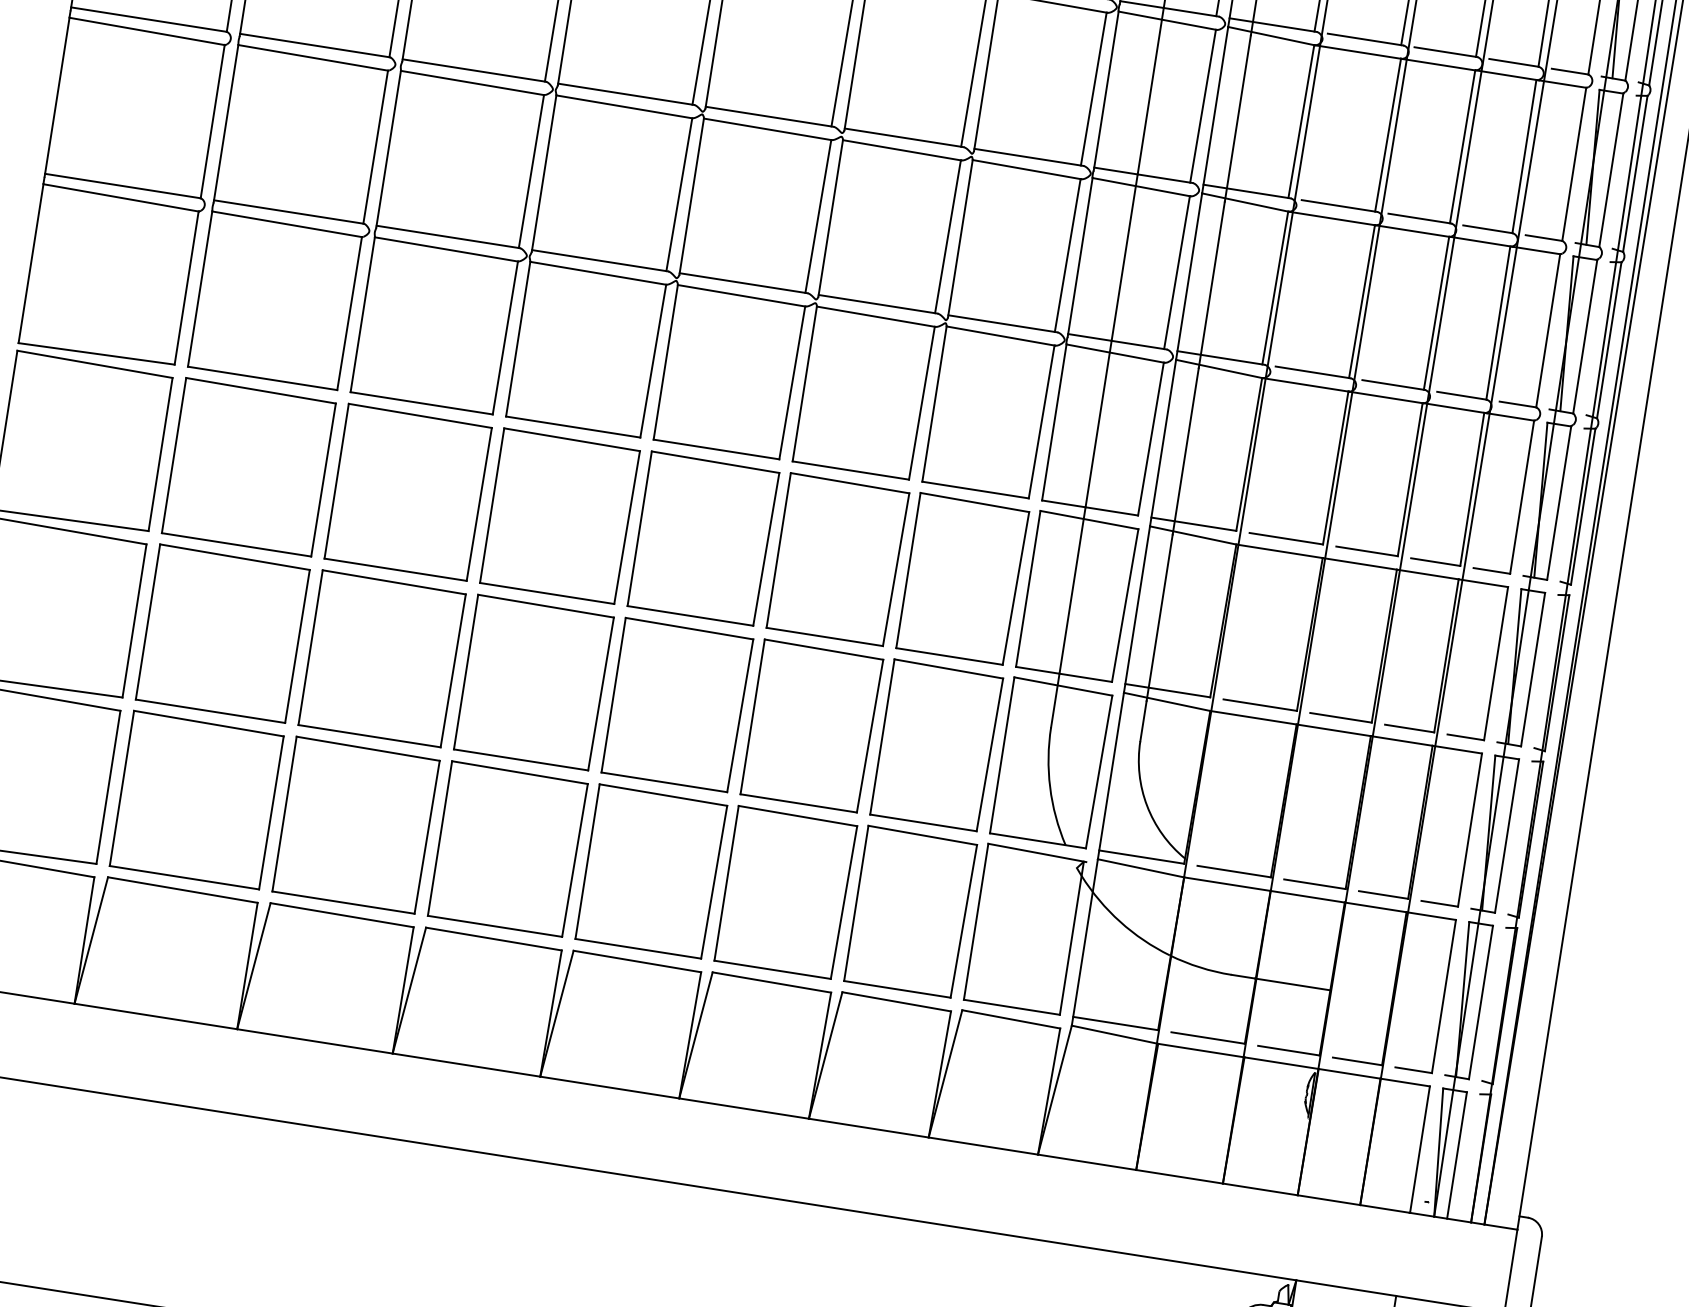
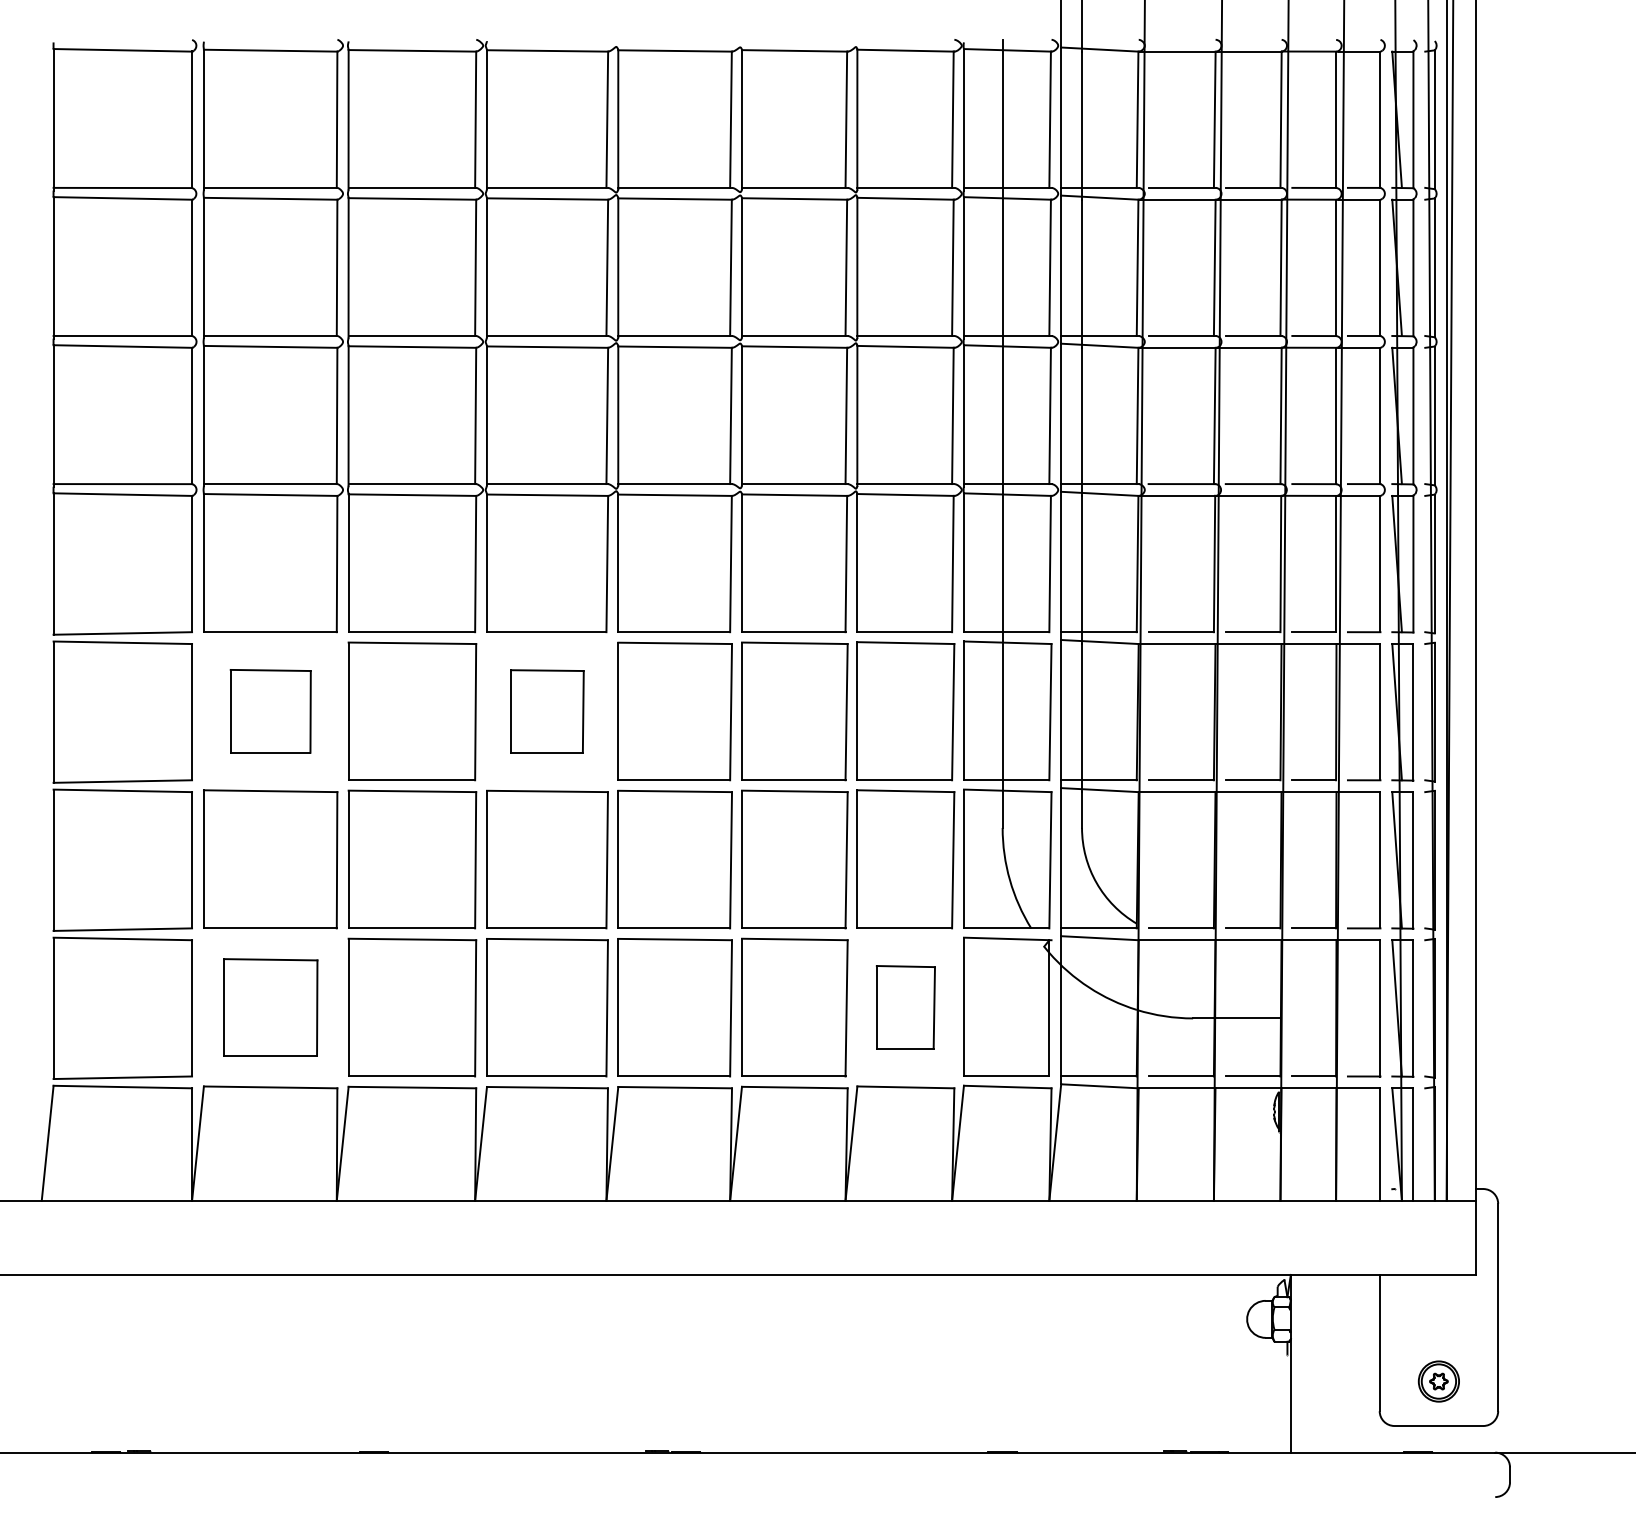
part: (248, 467) -> (270, 711), size x0.6
part: (560, 516) -> (547, 711), size x0.6
part: (196, 800) -> (270, 1007), size x0.7
part: (910, 911) -> (905, 1007), size x0.6

